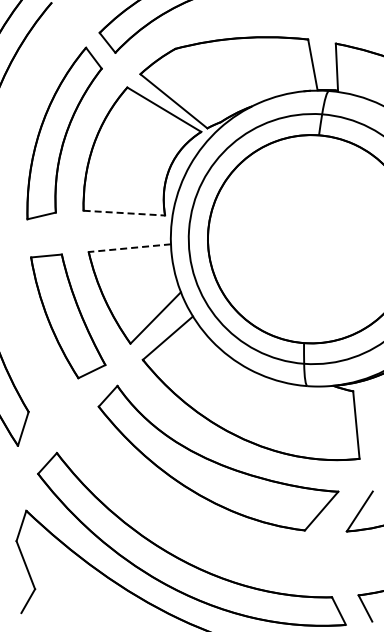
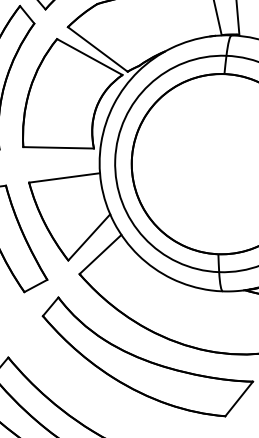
line: (124, 213) -> (58, 148), dashed -> solid
line: (129, 248) -> (64, 178), dashed -> solid

